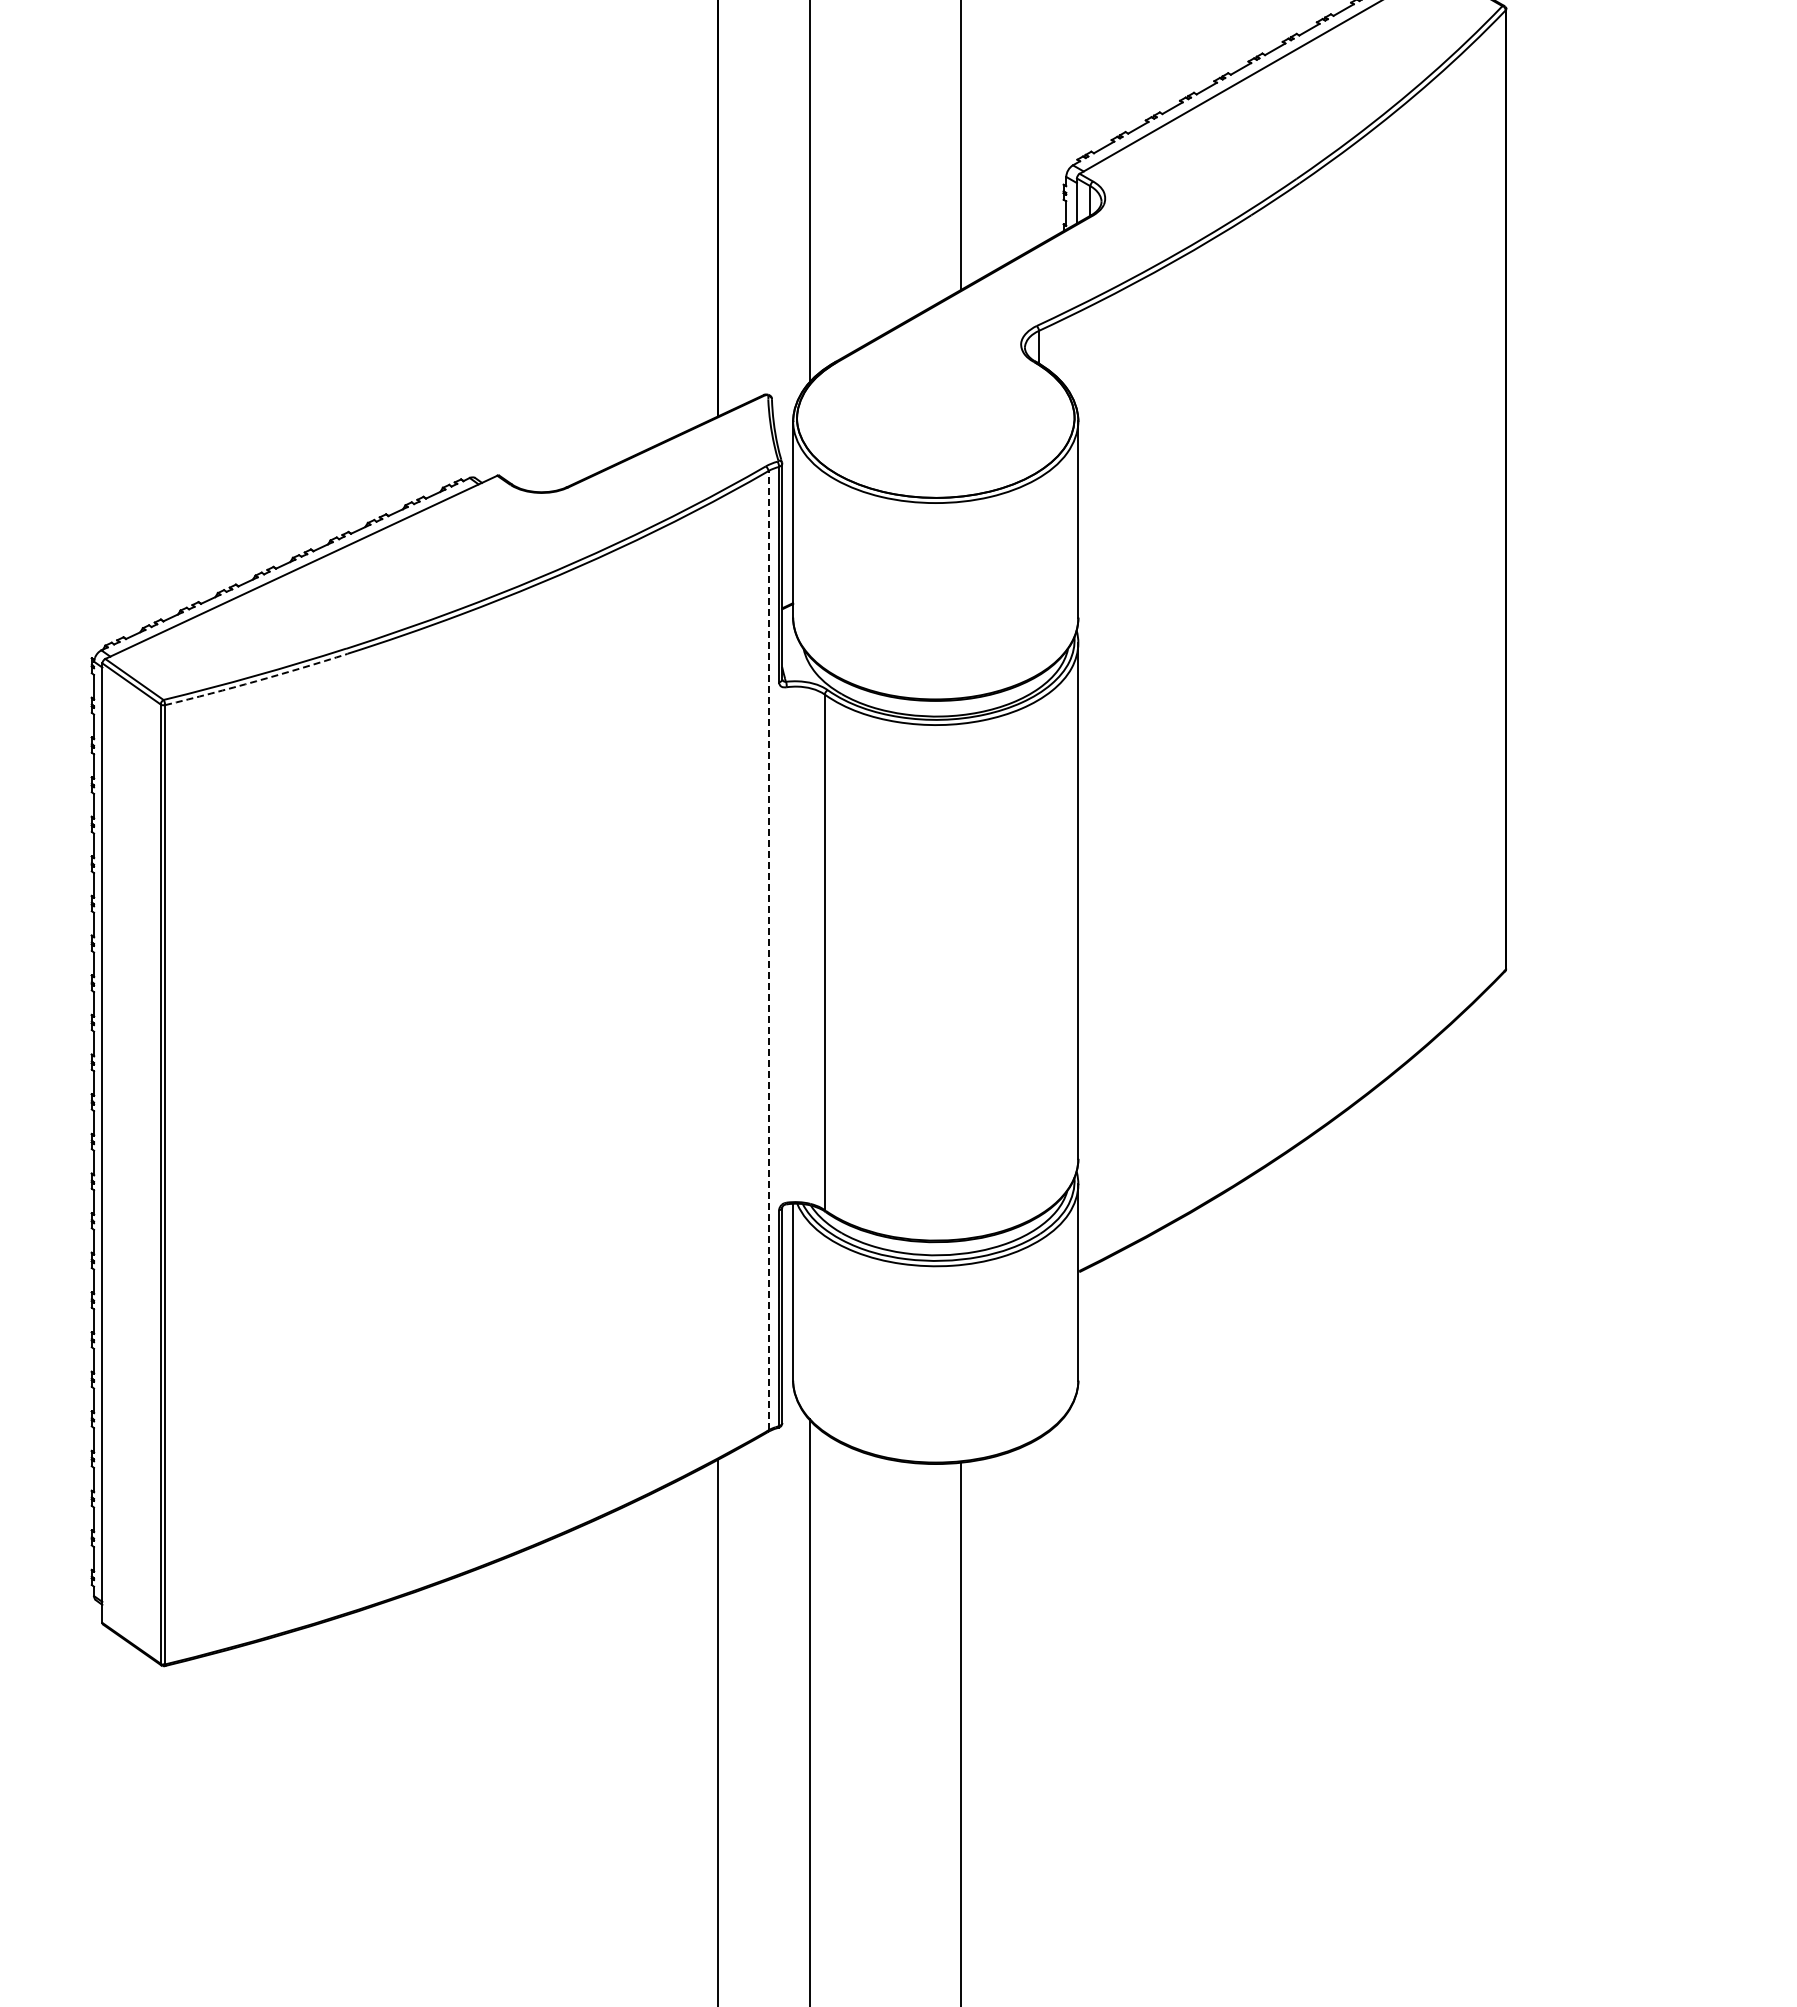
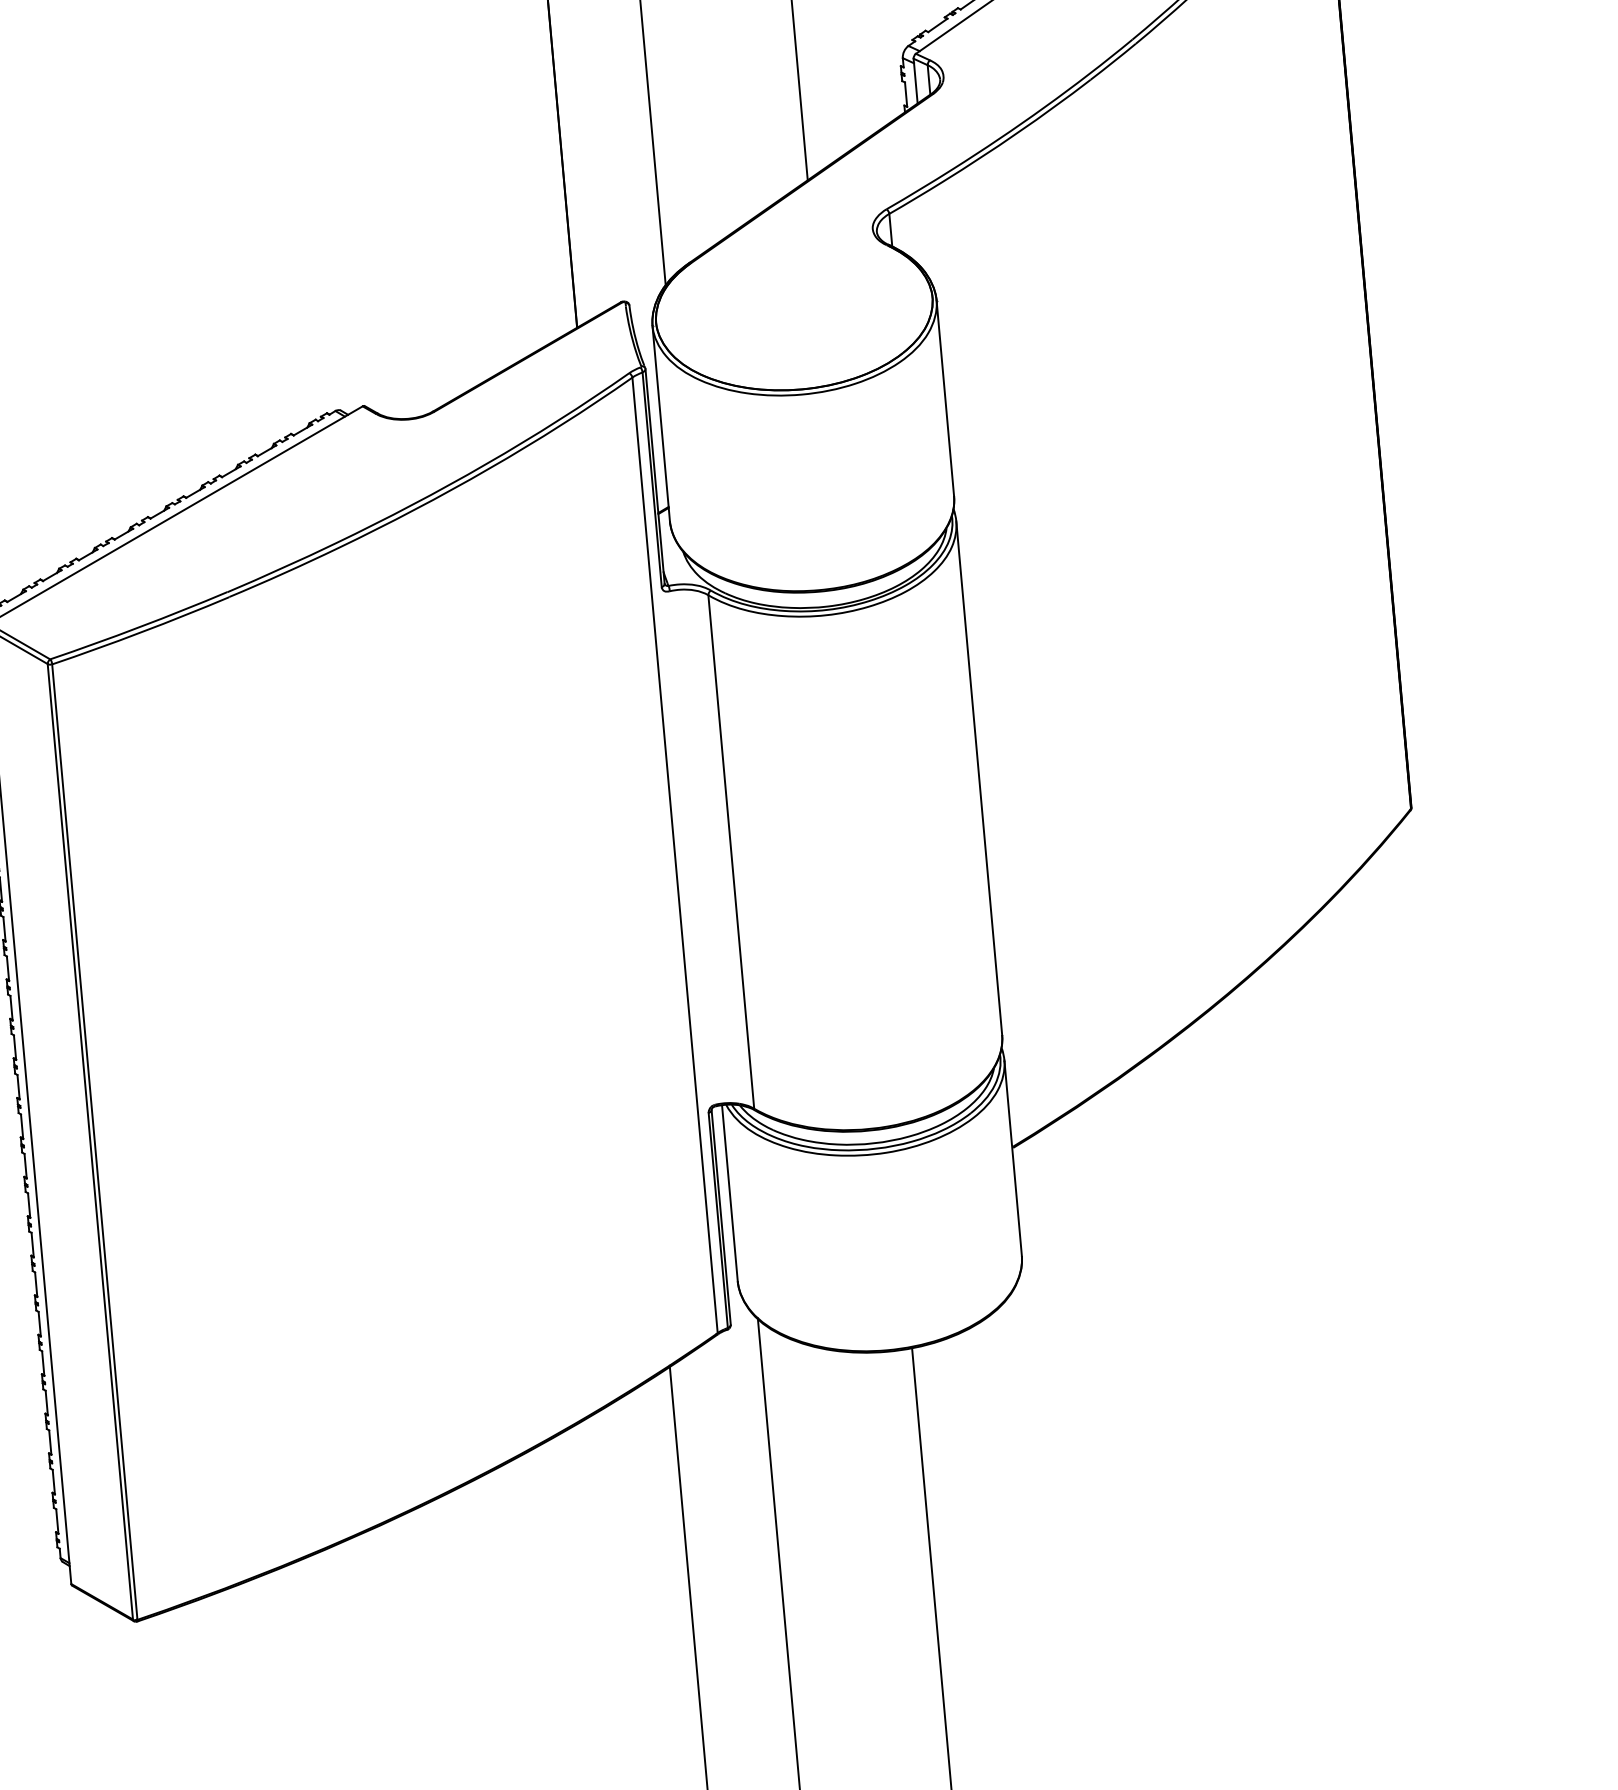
arc: (256, 681) -> (141, 632), dashed -> solid
line: (768, 950) -> (675, 855), dashed -> solid

